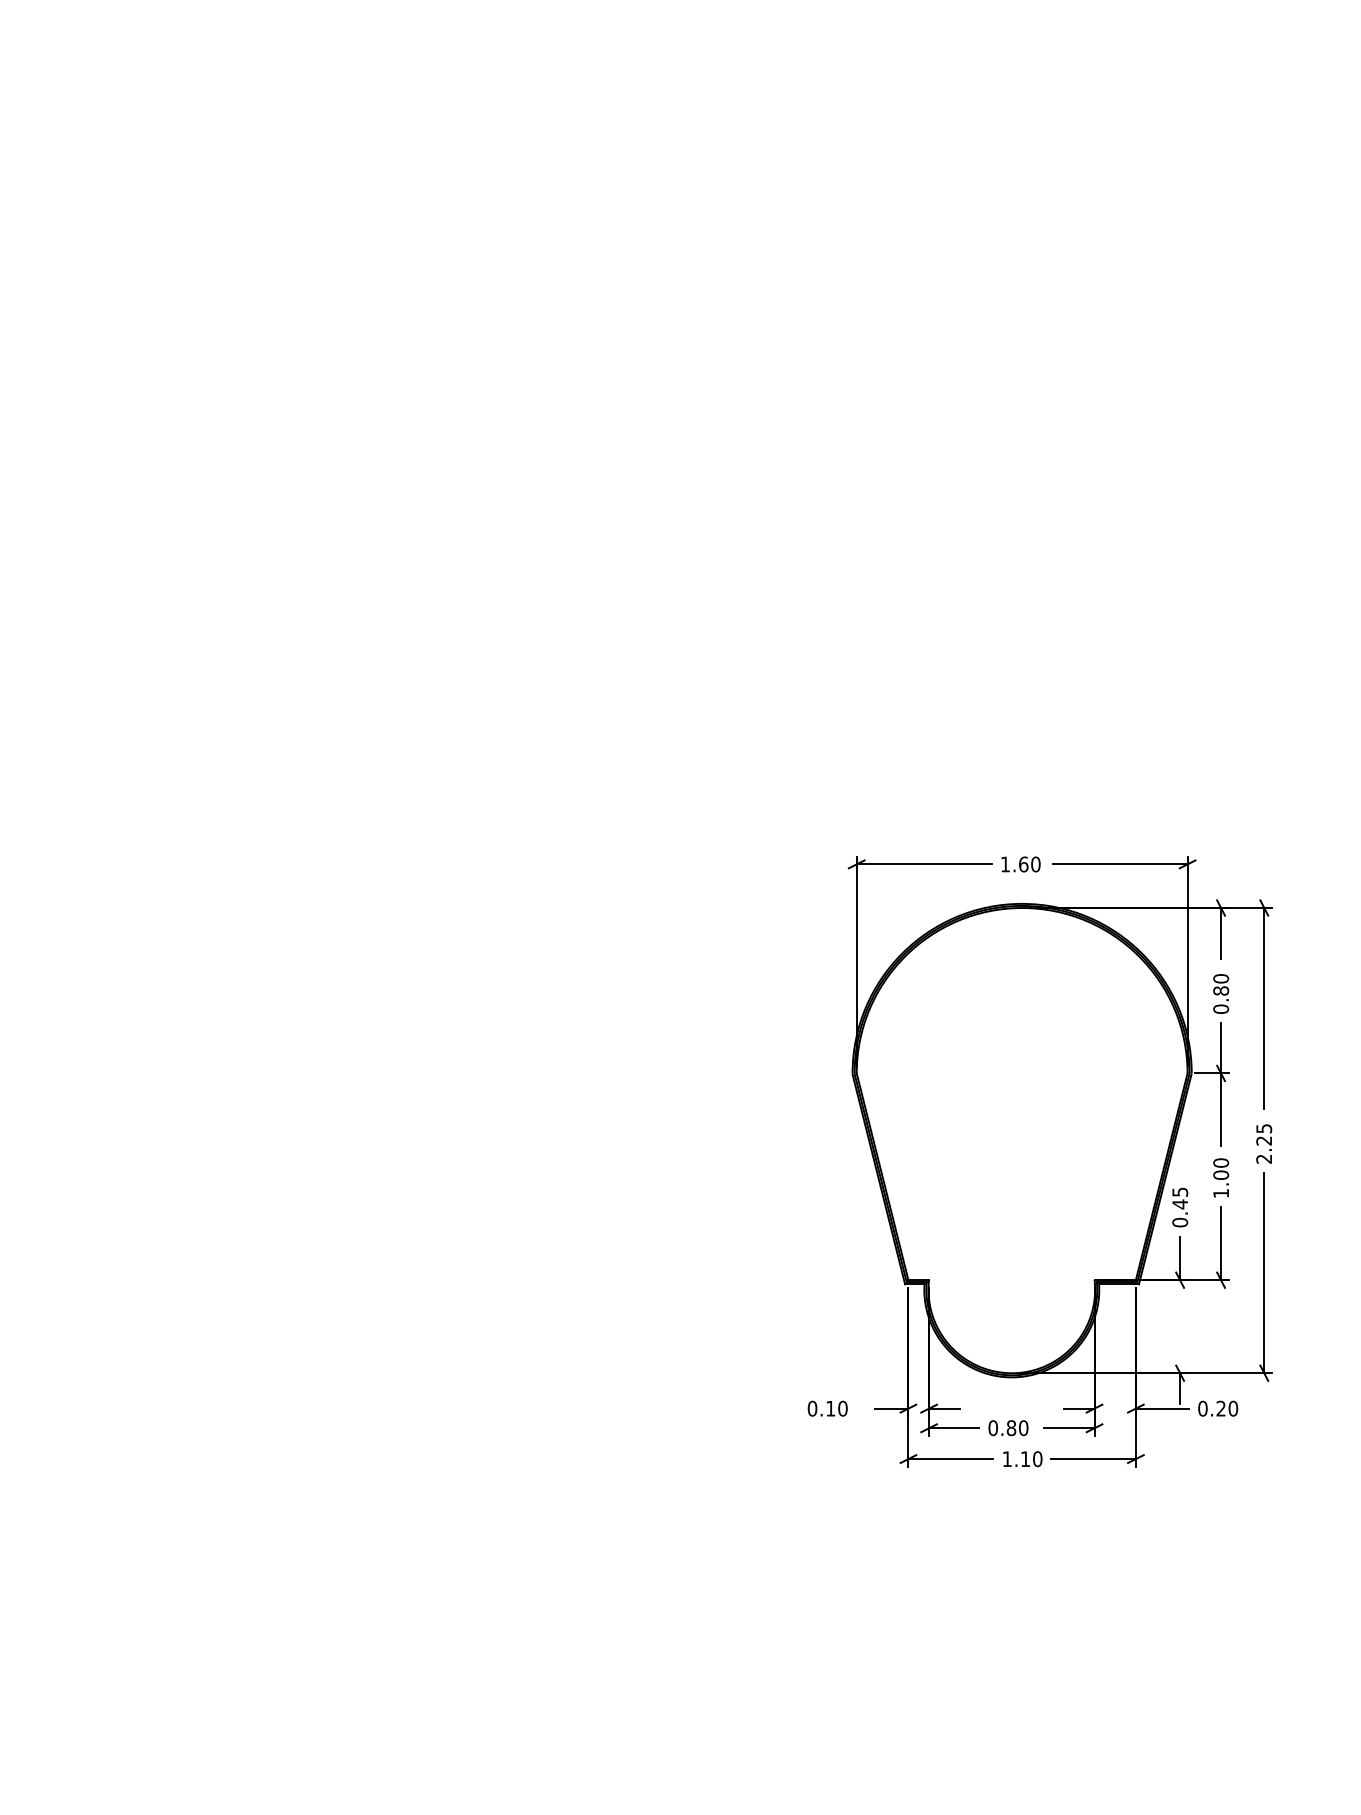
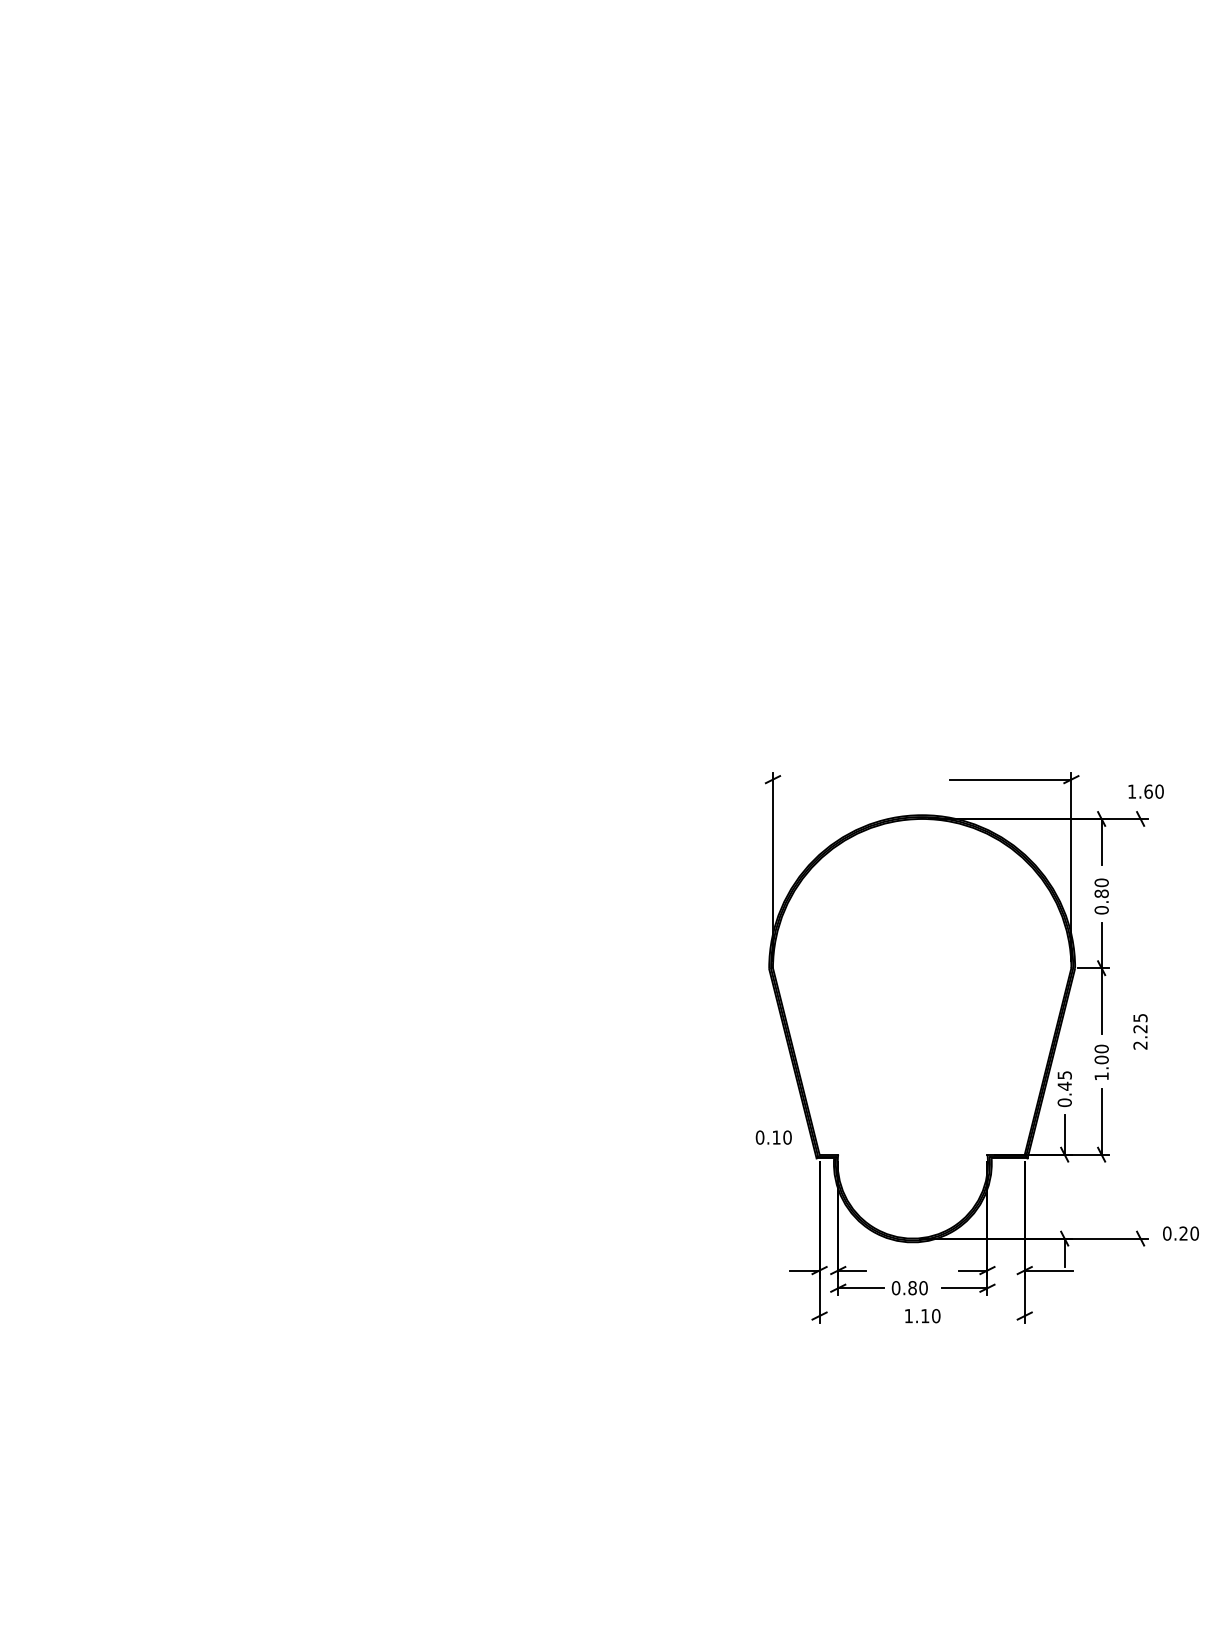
line: (923, 864) -> (833, 779), removed
text: (1020, 864) -> (1145, 791), moved
line: (1264, 1007) -> (1140, 908), removed
line: (1264, 1273) -> (1140, 1148), removed
text: (827, 1408) -> (773, 1137), moved
text: (1217, 1408) -> (1180, 1233), moved
line: (950, 1459) -> (857, 1316), removed
line: (1092, 1459) -> (985, 1316), removed

